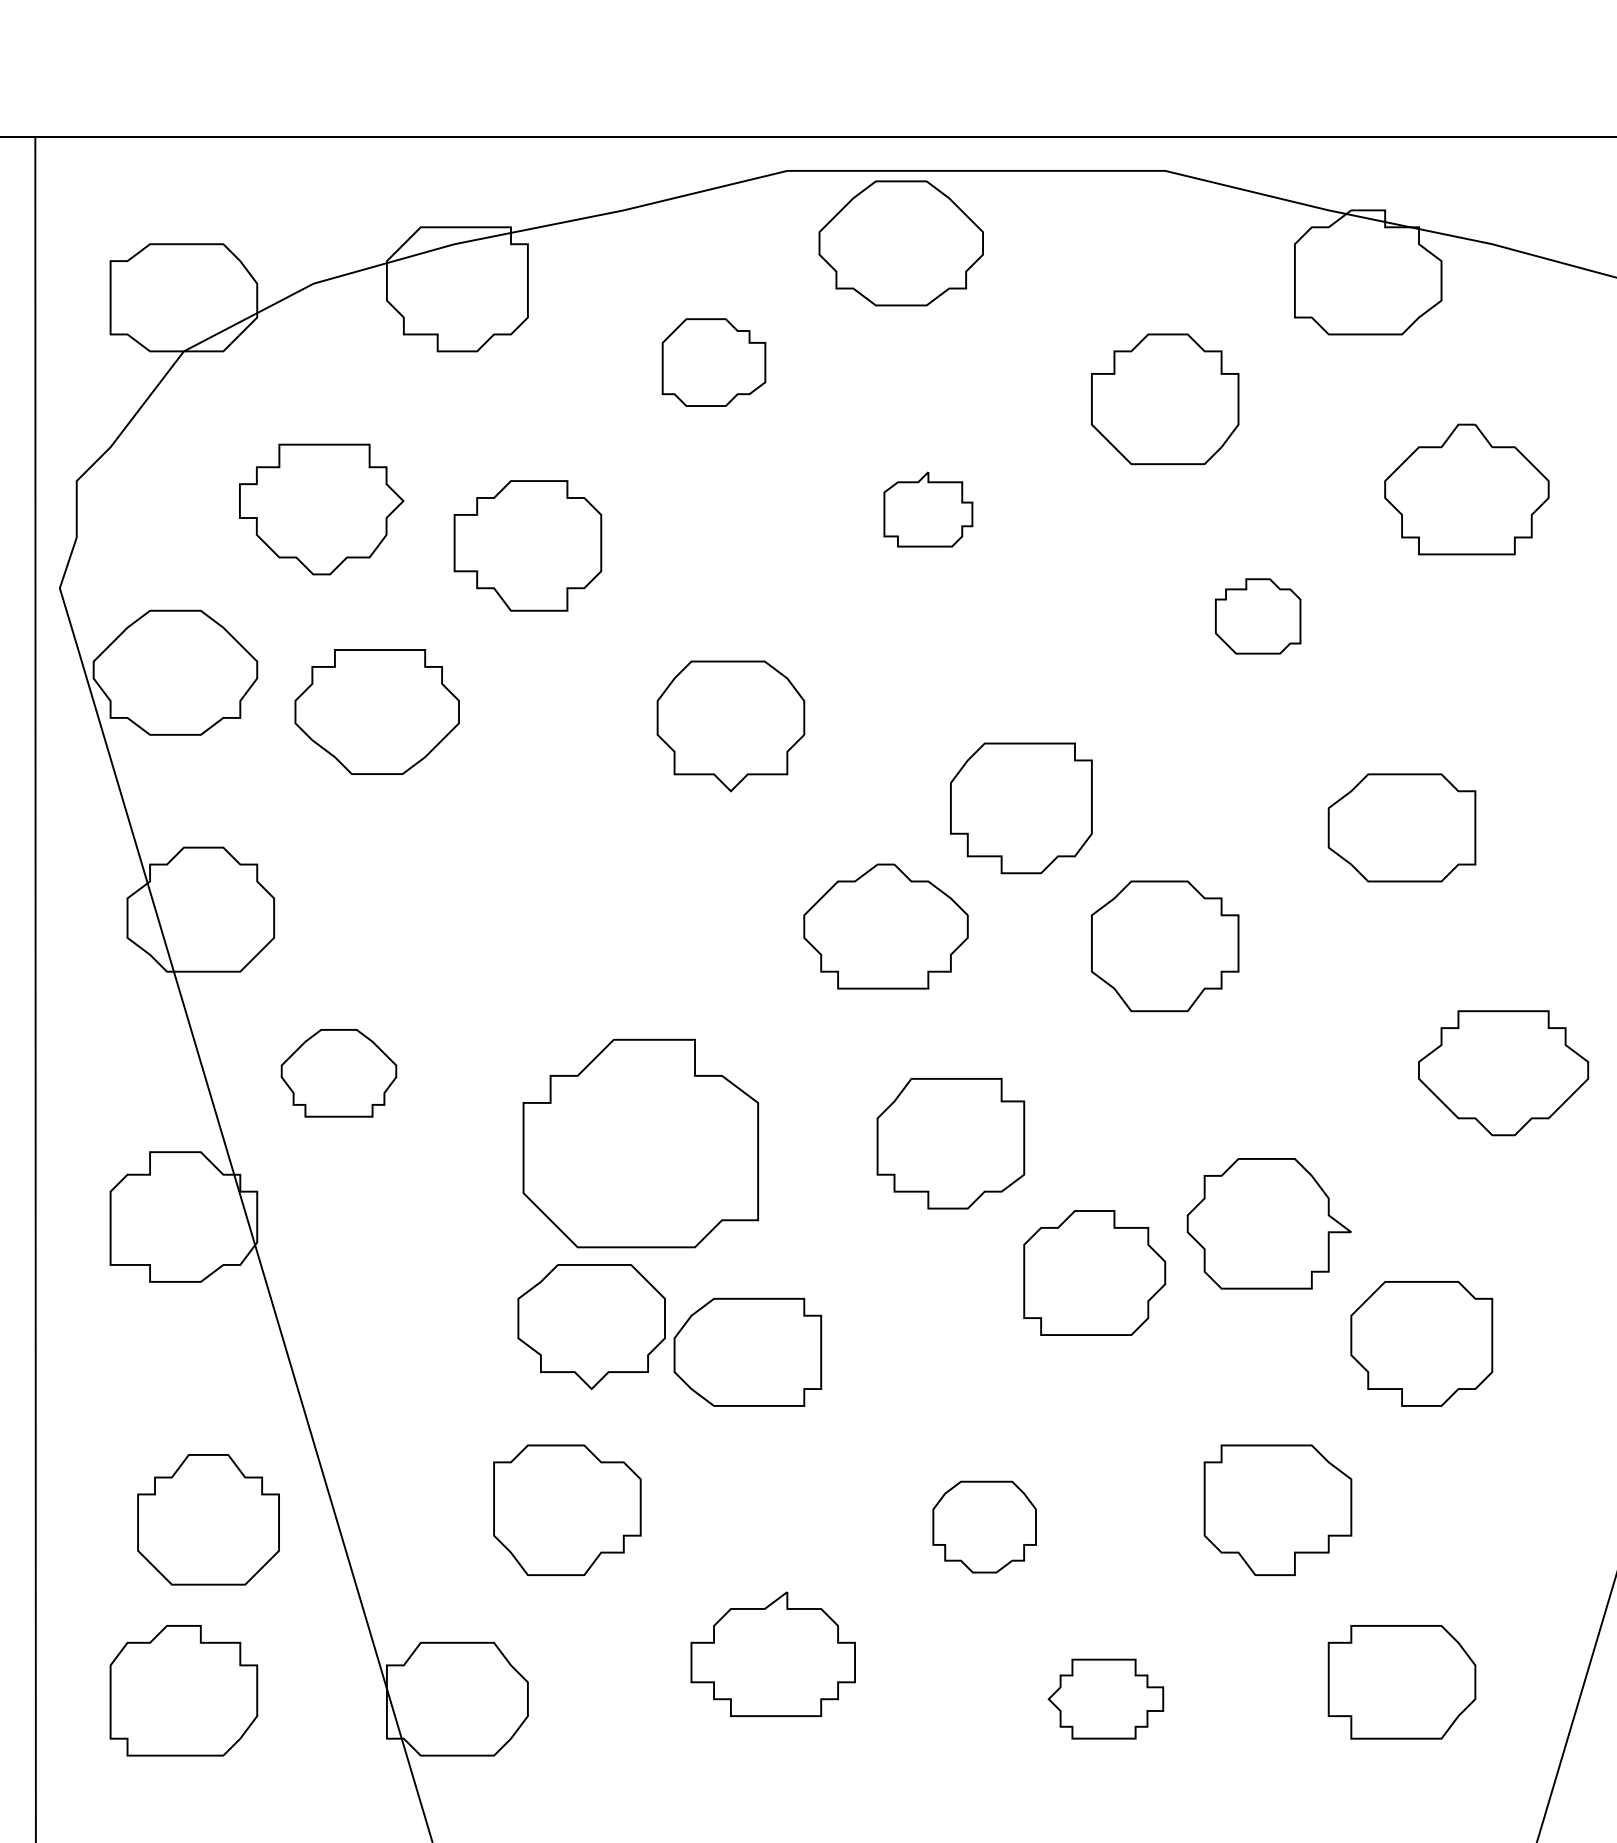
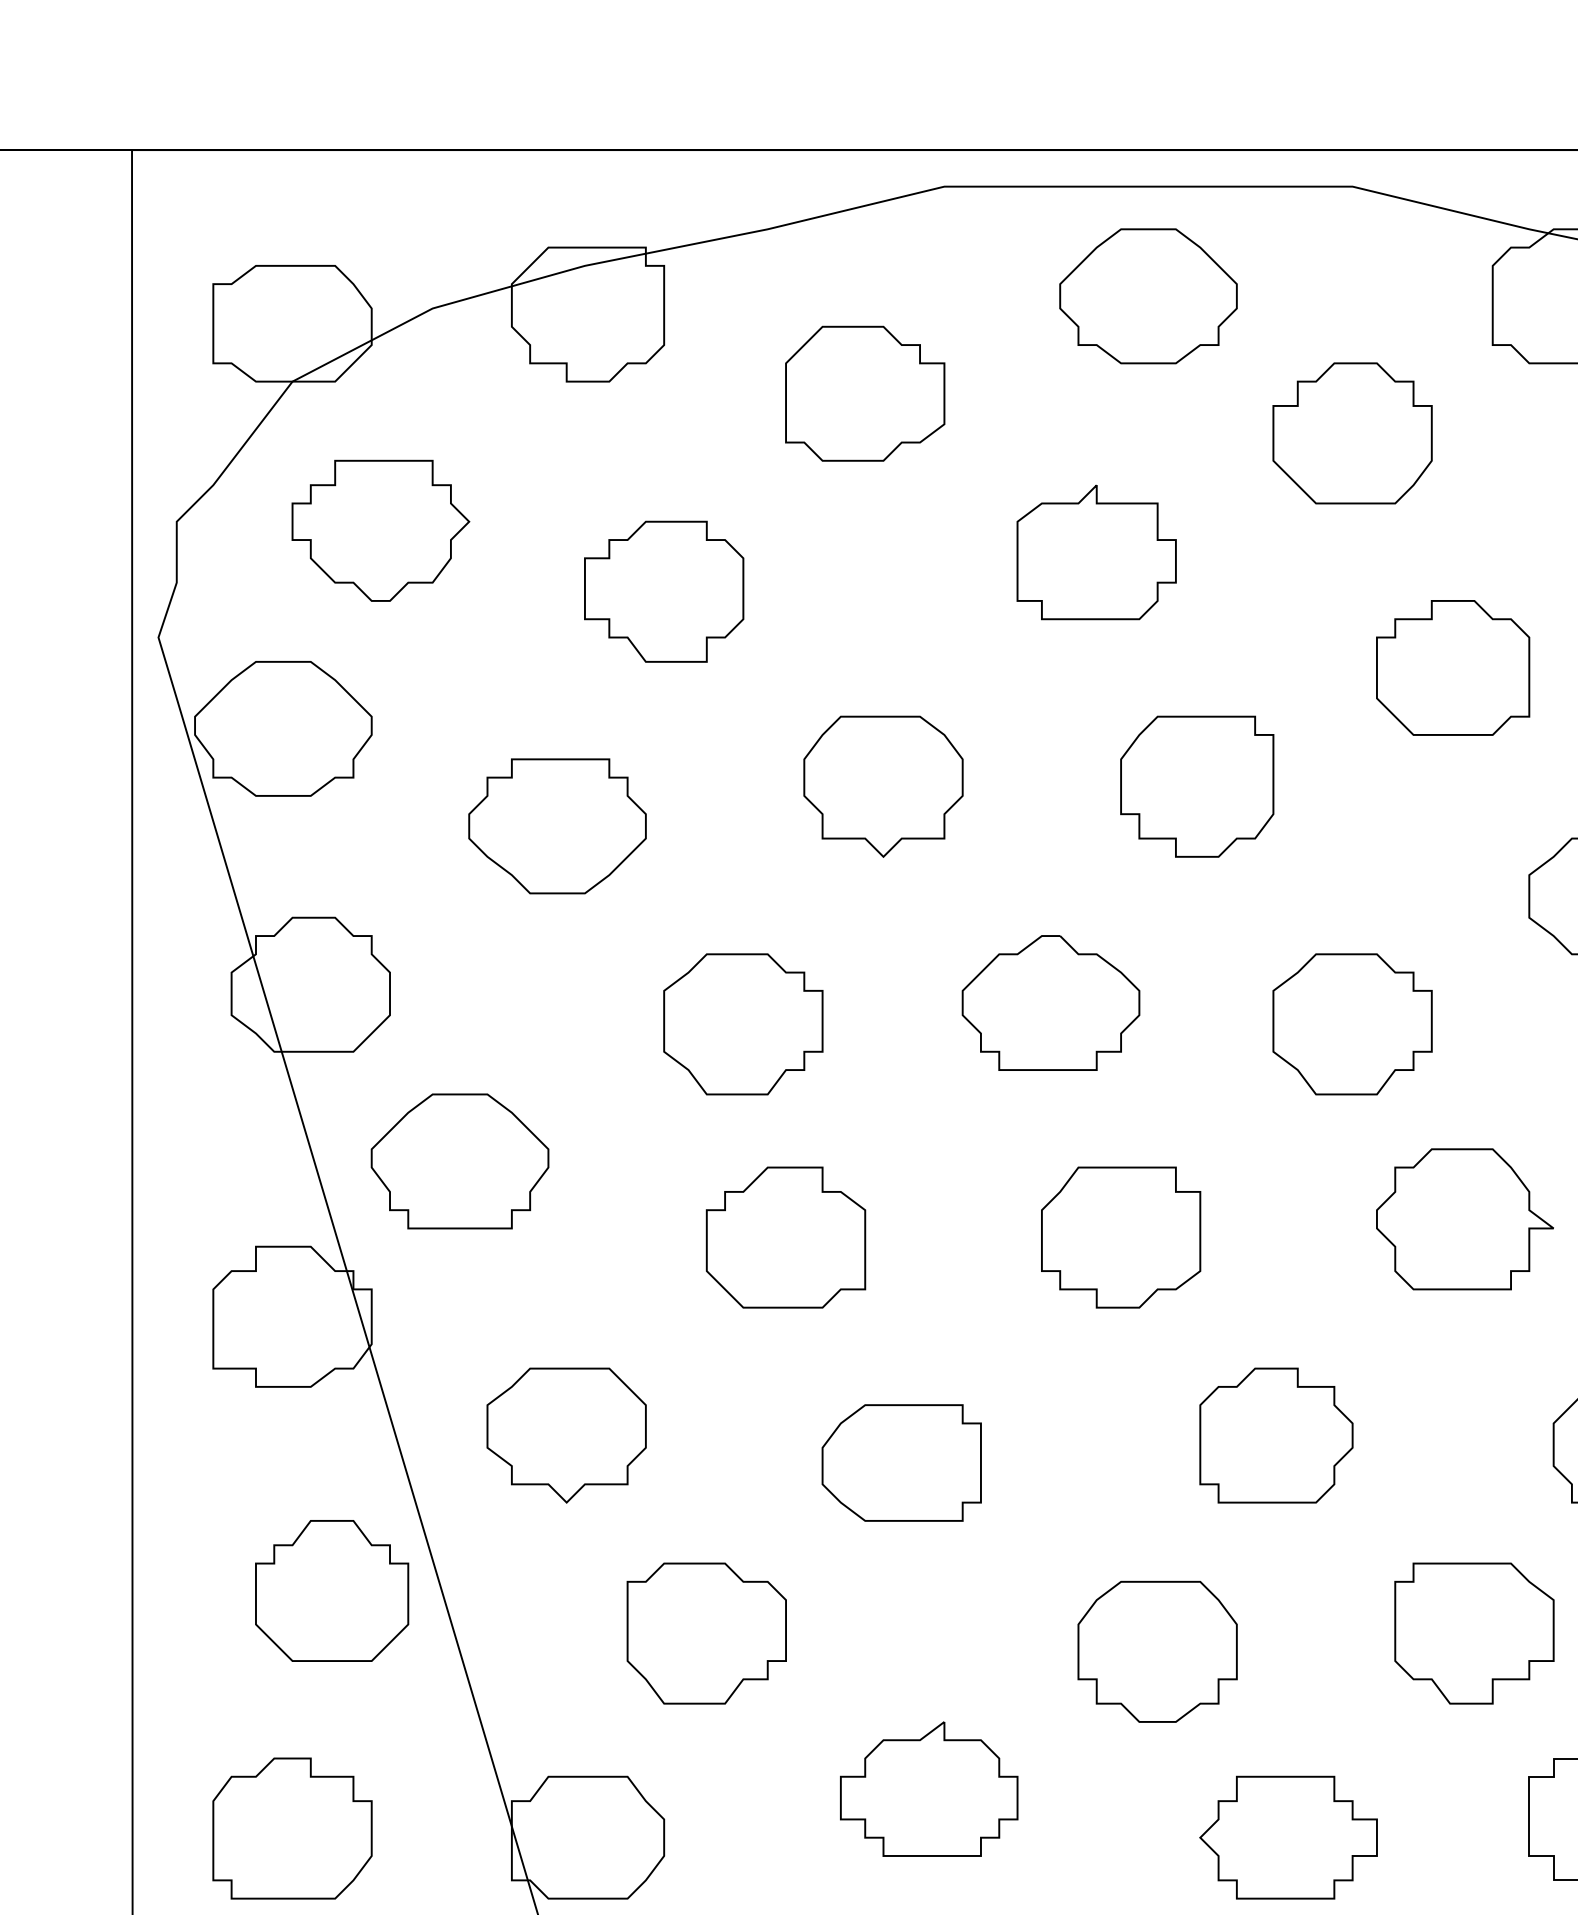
part: (900, 243) -> (1147, 296), moved
part: (713, 362) -> (864, 393), size x1.43
part: (321, 509) -> (380, 530), moved
part: (928, 509) -> (1096, 552), size x1.67
part: (1257, 616) -> (1452, 668), size x1.67
part: (376, 711) -> (556, 825), moved
part: (1021, 808) -> (1197, 786), moved
part: (601, 946) -> (743, 1024), added
part: (338, 1073) -> (459, 1161), size x1.43
part: (640, 1143) -> (785, 1237), size x0.62
part: (1268, 1223) -> (1464, 1218), moved
part: (1094, 1272) -> (1276, 1435), moved
part: (591, 1327) -> (566, 1436), moved
part: (208, 1519) -> (332, 1590), moved
part: (984, 1526) -> (1157, 1651), size x1.43
part: (1105, 1698) -> (1288, 1836), size x1.43

